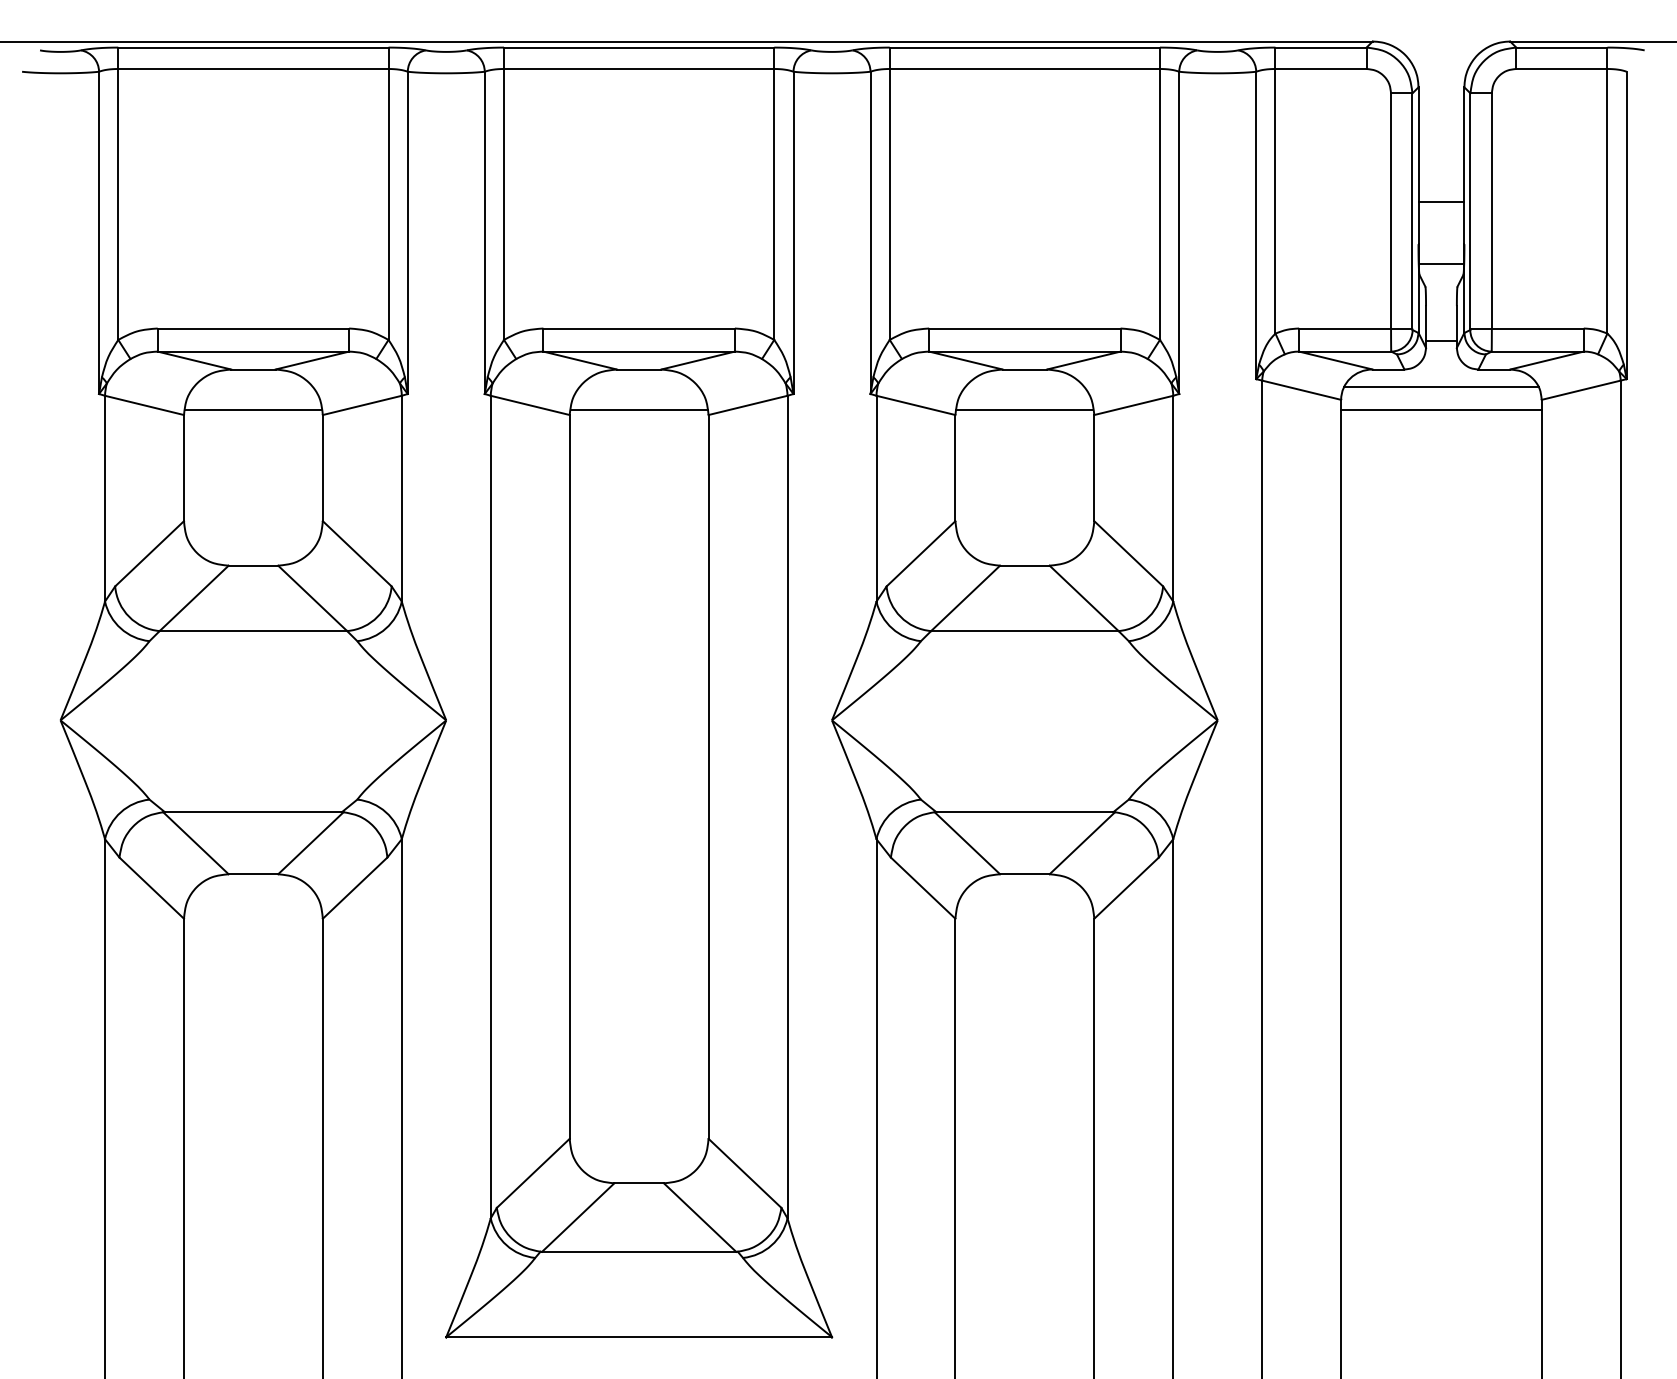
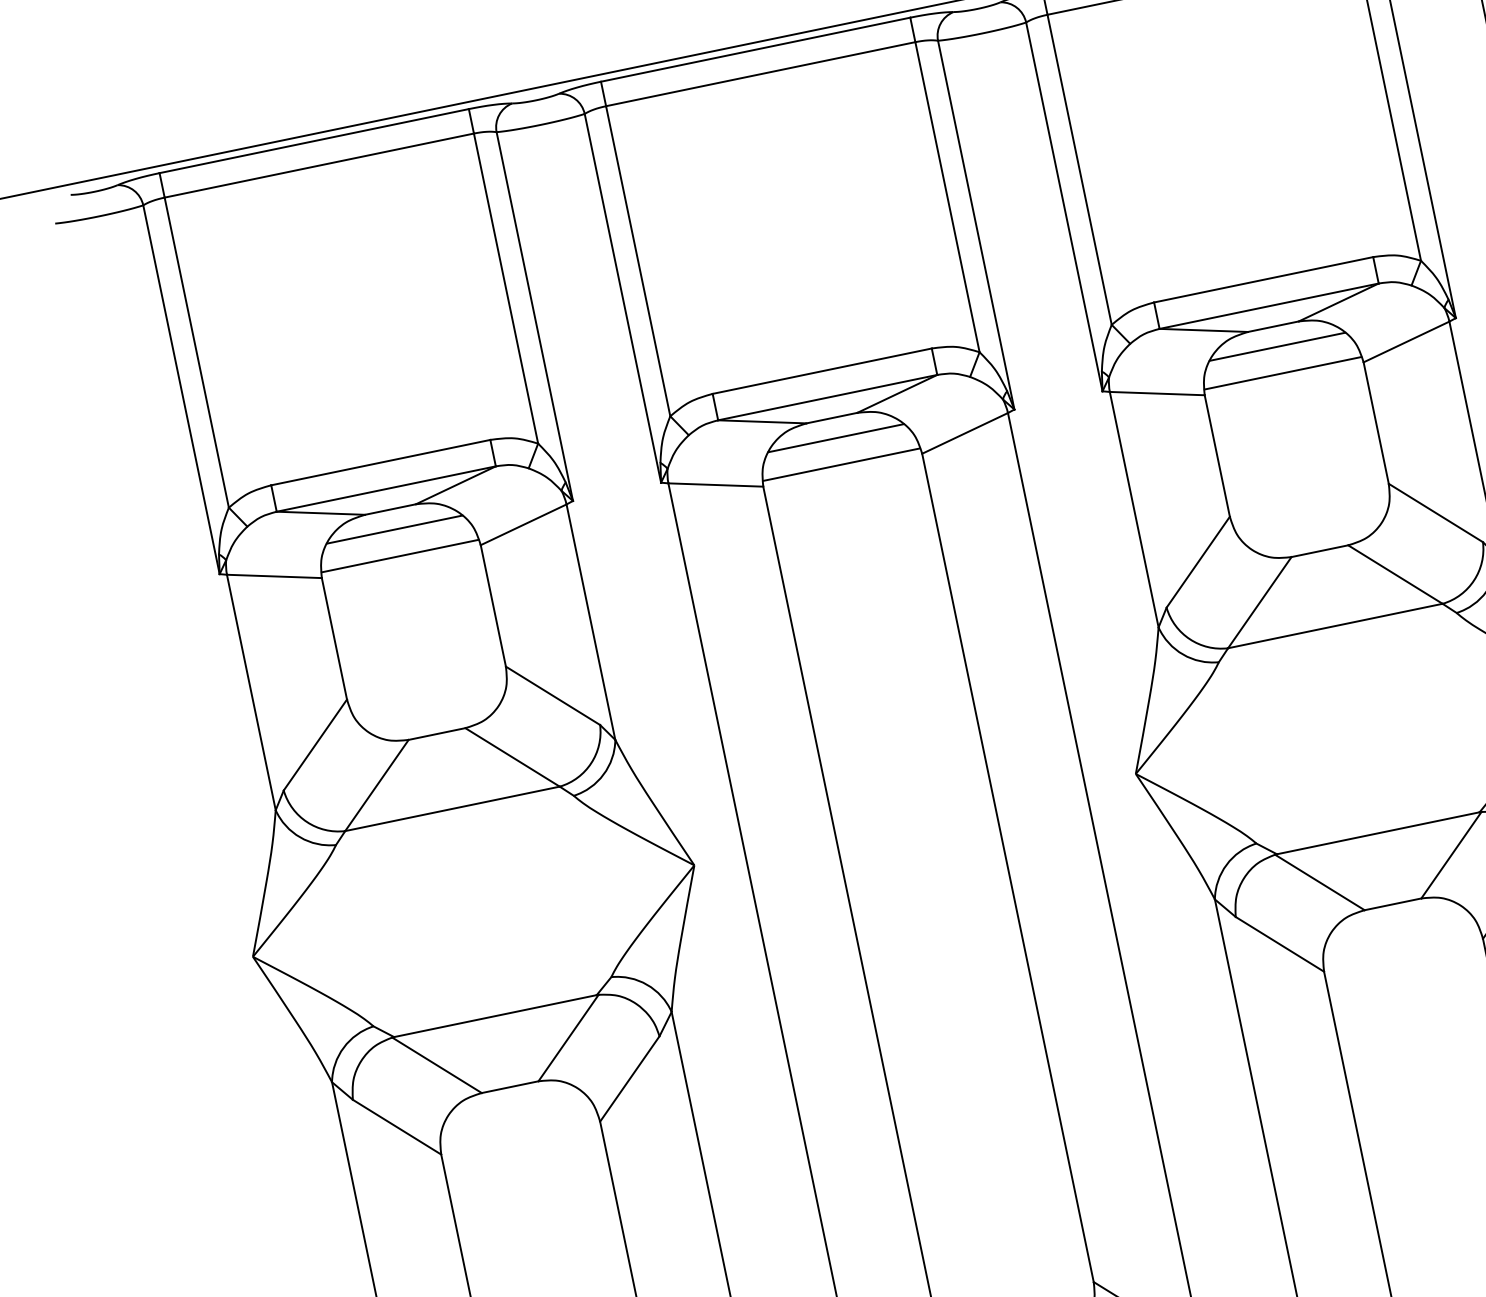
line: (253, 387) -> (394, 530), added
line: (638, 387) -> (835, 438), added
line: (1024, 387) -> (1277, 347), added

